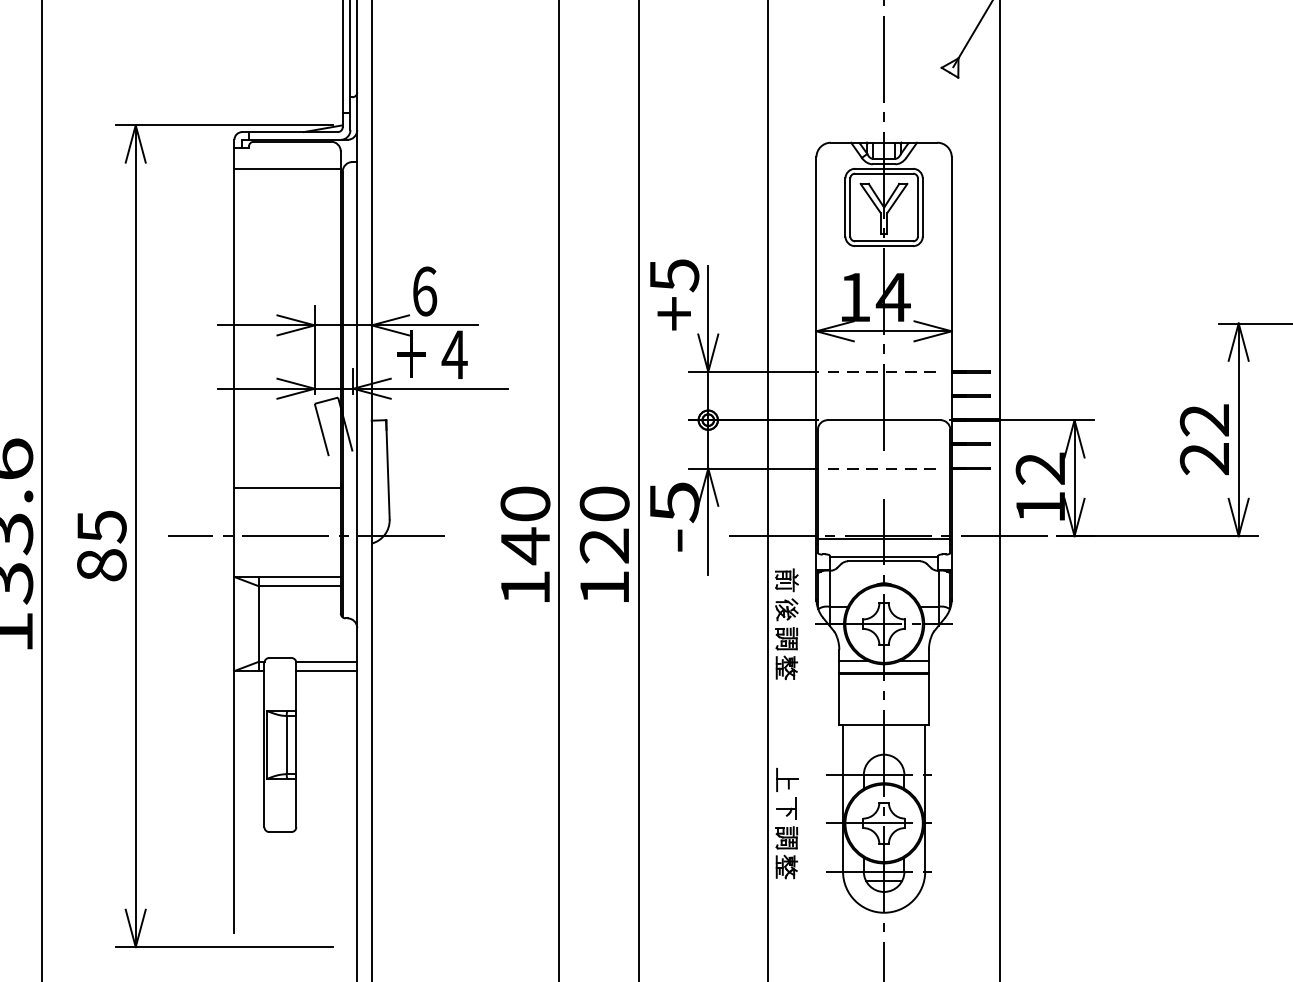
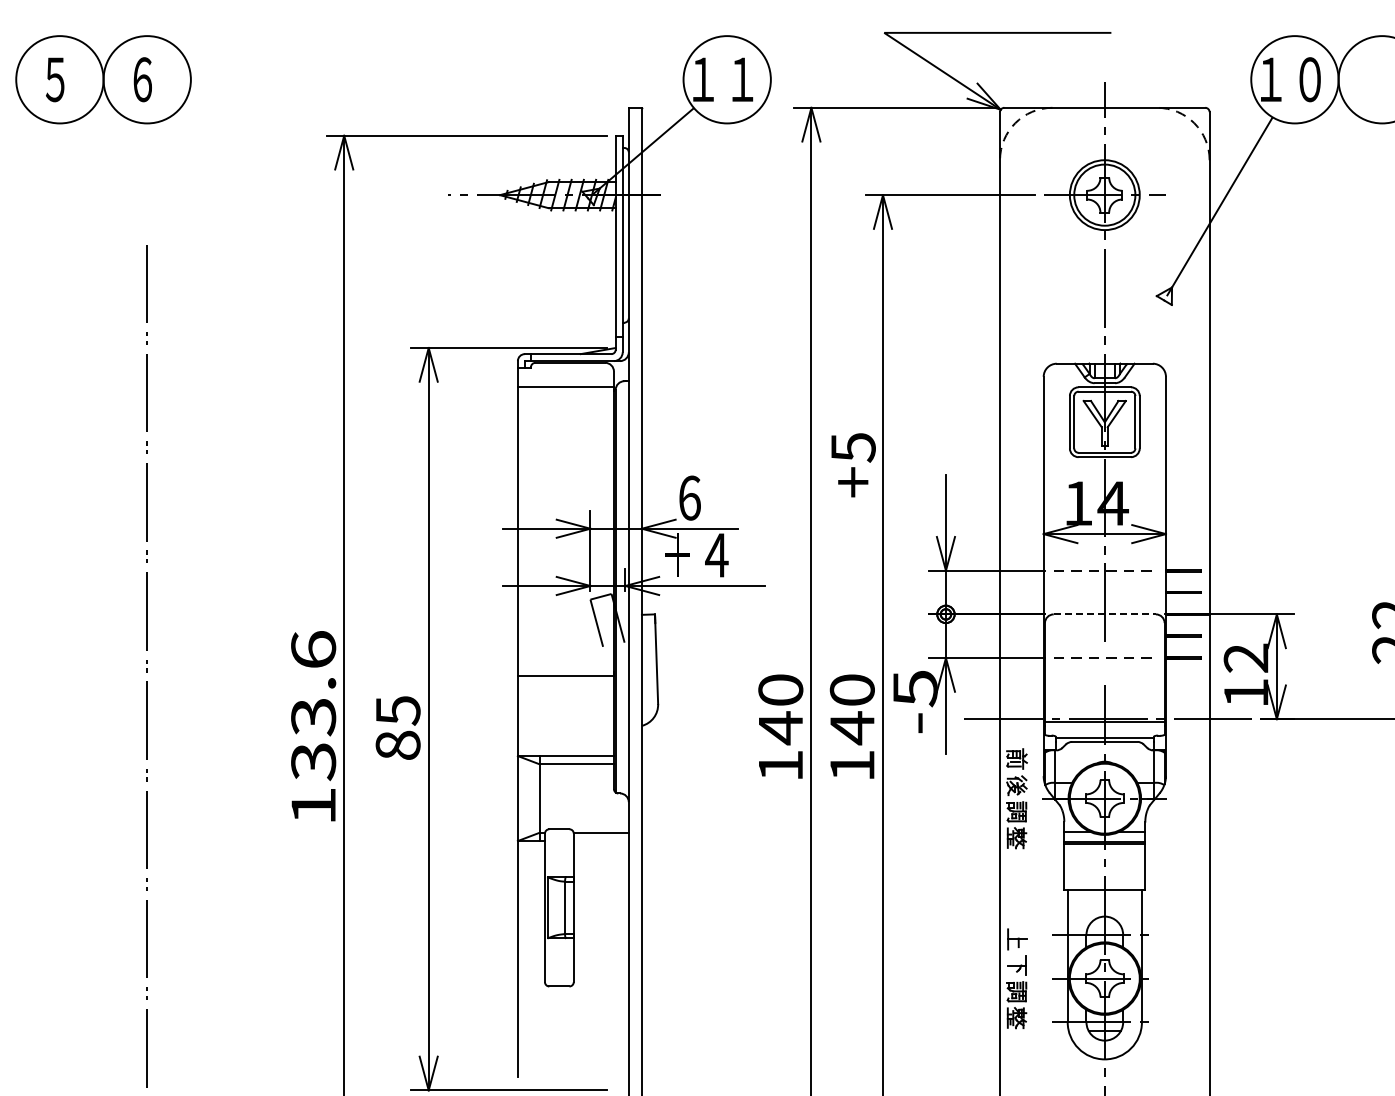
text: (674, 295) -> (853, 465), moved
line: (884, 420) -> (1105, 614), solid -> dashed
line: (305, 536) -> (582, 719), removed
text: (603, 546) -> (851, 728), 120 -> 140
line: (325, 671) -> (600, 841), removed

